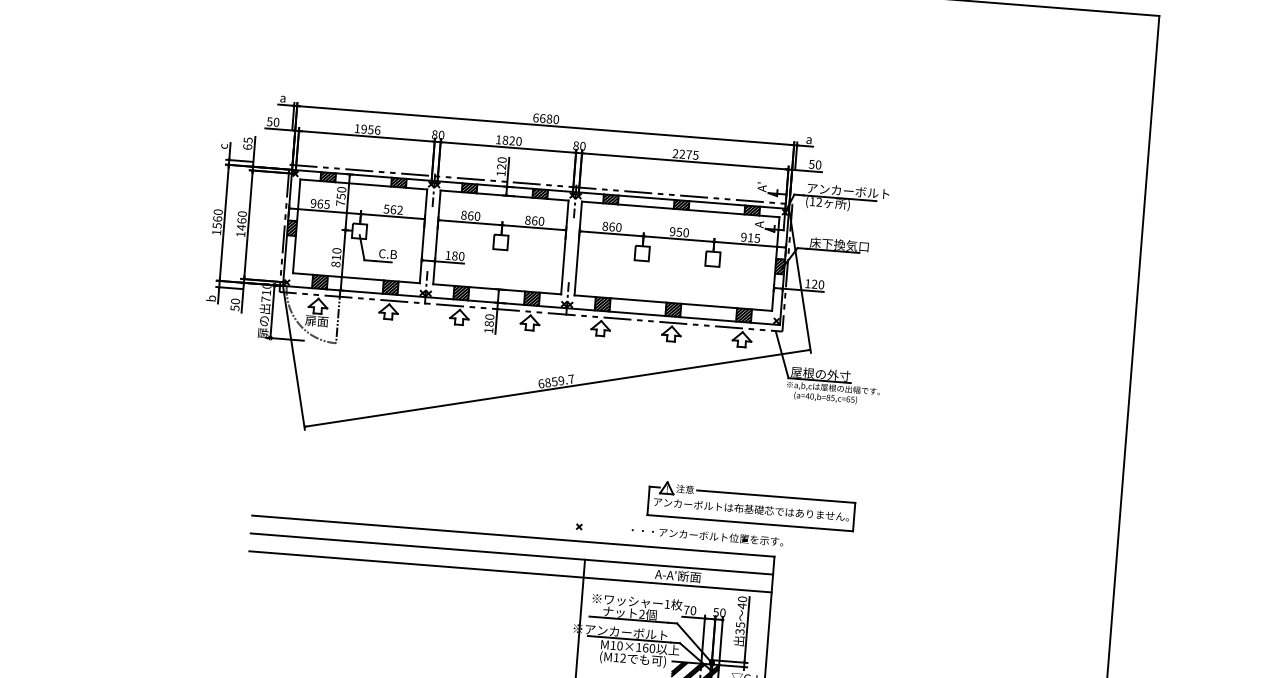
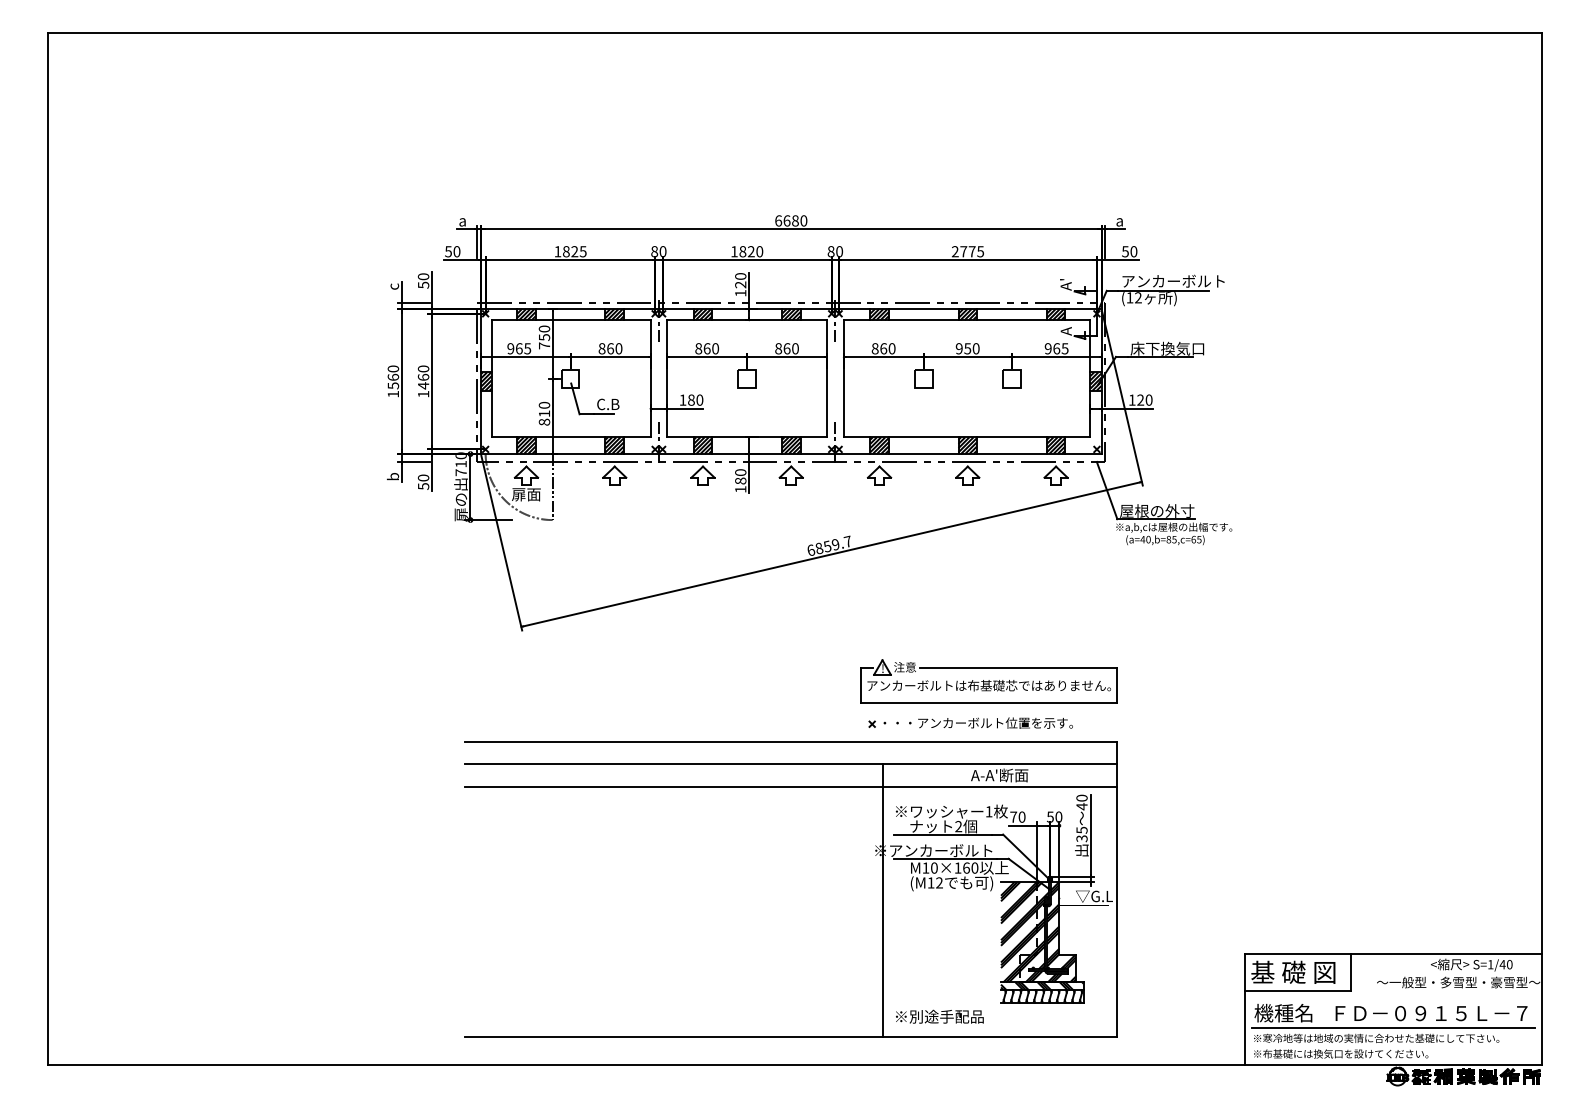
text: (370, 129) -> (574, 251), 1956 -> 1825
text: (247, 143) -> (423, 280), 65 -> 50
text: (682, 154) -> (963, 251), 2275 -> 2775
text: (393, 209) -> (610, 348), 562 -> 860
text: (750, 237) -> (1056, 348), 915 -> 965
part: (751, 505) -> (988, 681), moved
text: (706, 535) -> (977, 722), moved

